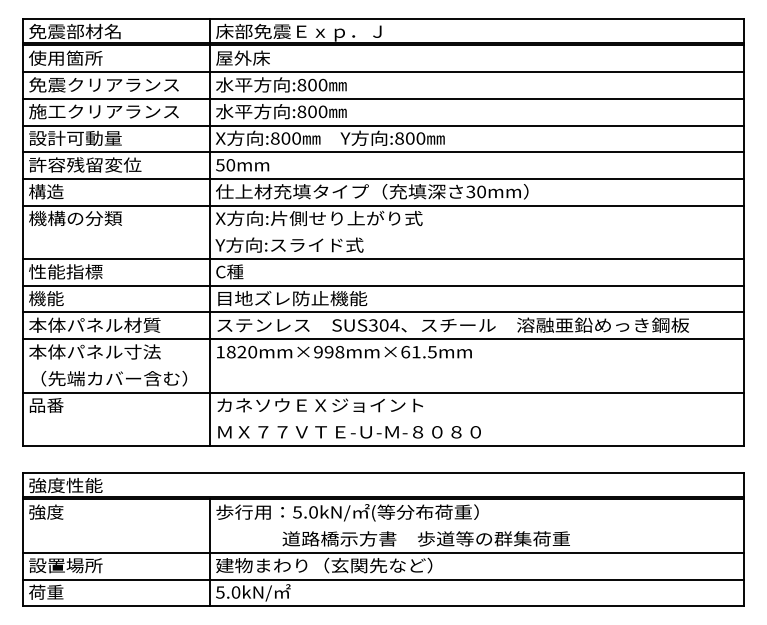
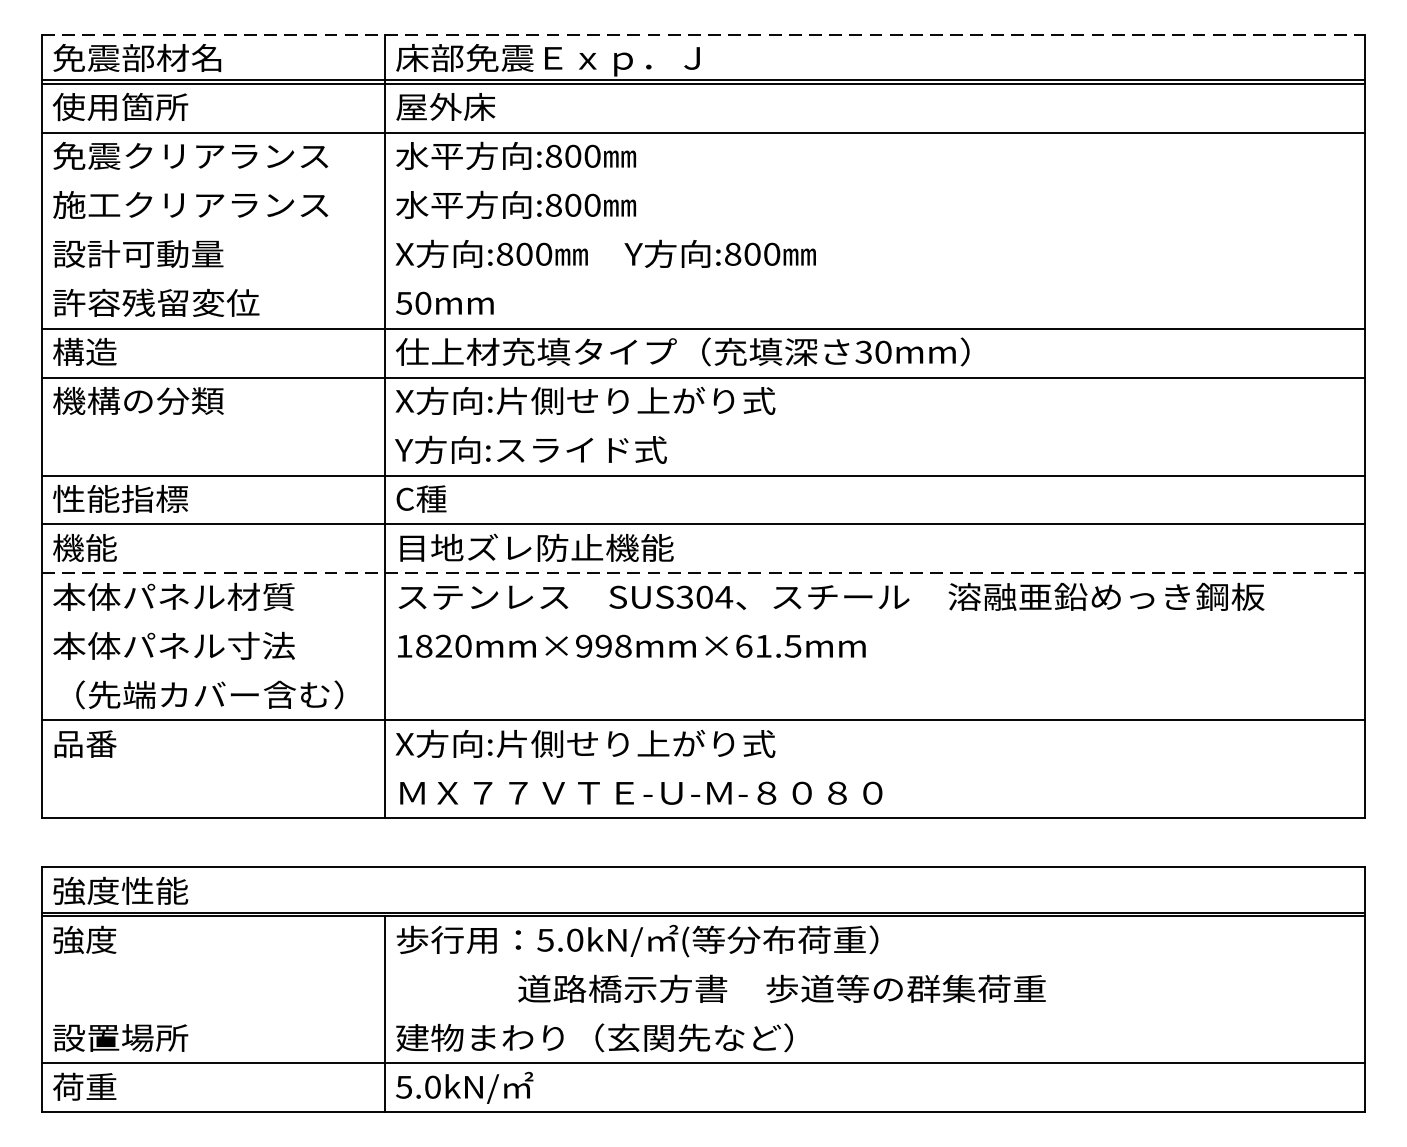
line: (384, 18) -> (705, 34), solid -> dashed
line: (383, 98) -> (703, 180), removed
line: (383, 125) -> (703, 230), removed
line: (383, 152) -> (703, 279), removed
line: (384, 312) -> (705, 573), solid -> dashed
line: (383, 339) -> (703, 623), removed
text: (319, 404) -> (586, 742), カネソウＥＸジョイント -> X方向:片側せり上がり式
line: (383, 552) -> (703, 1013), removed

